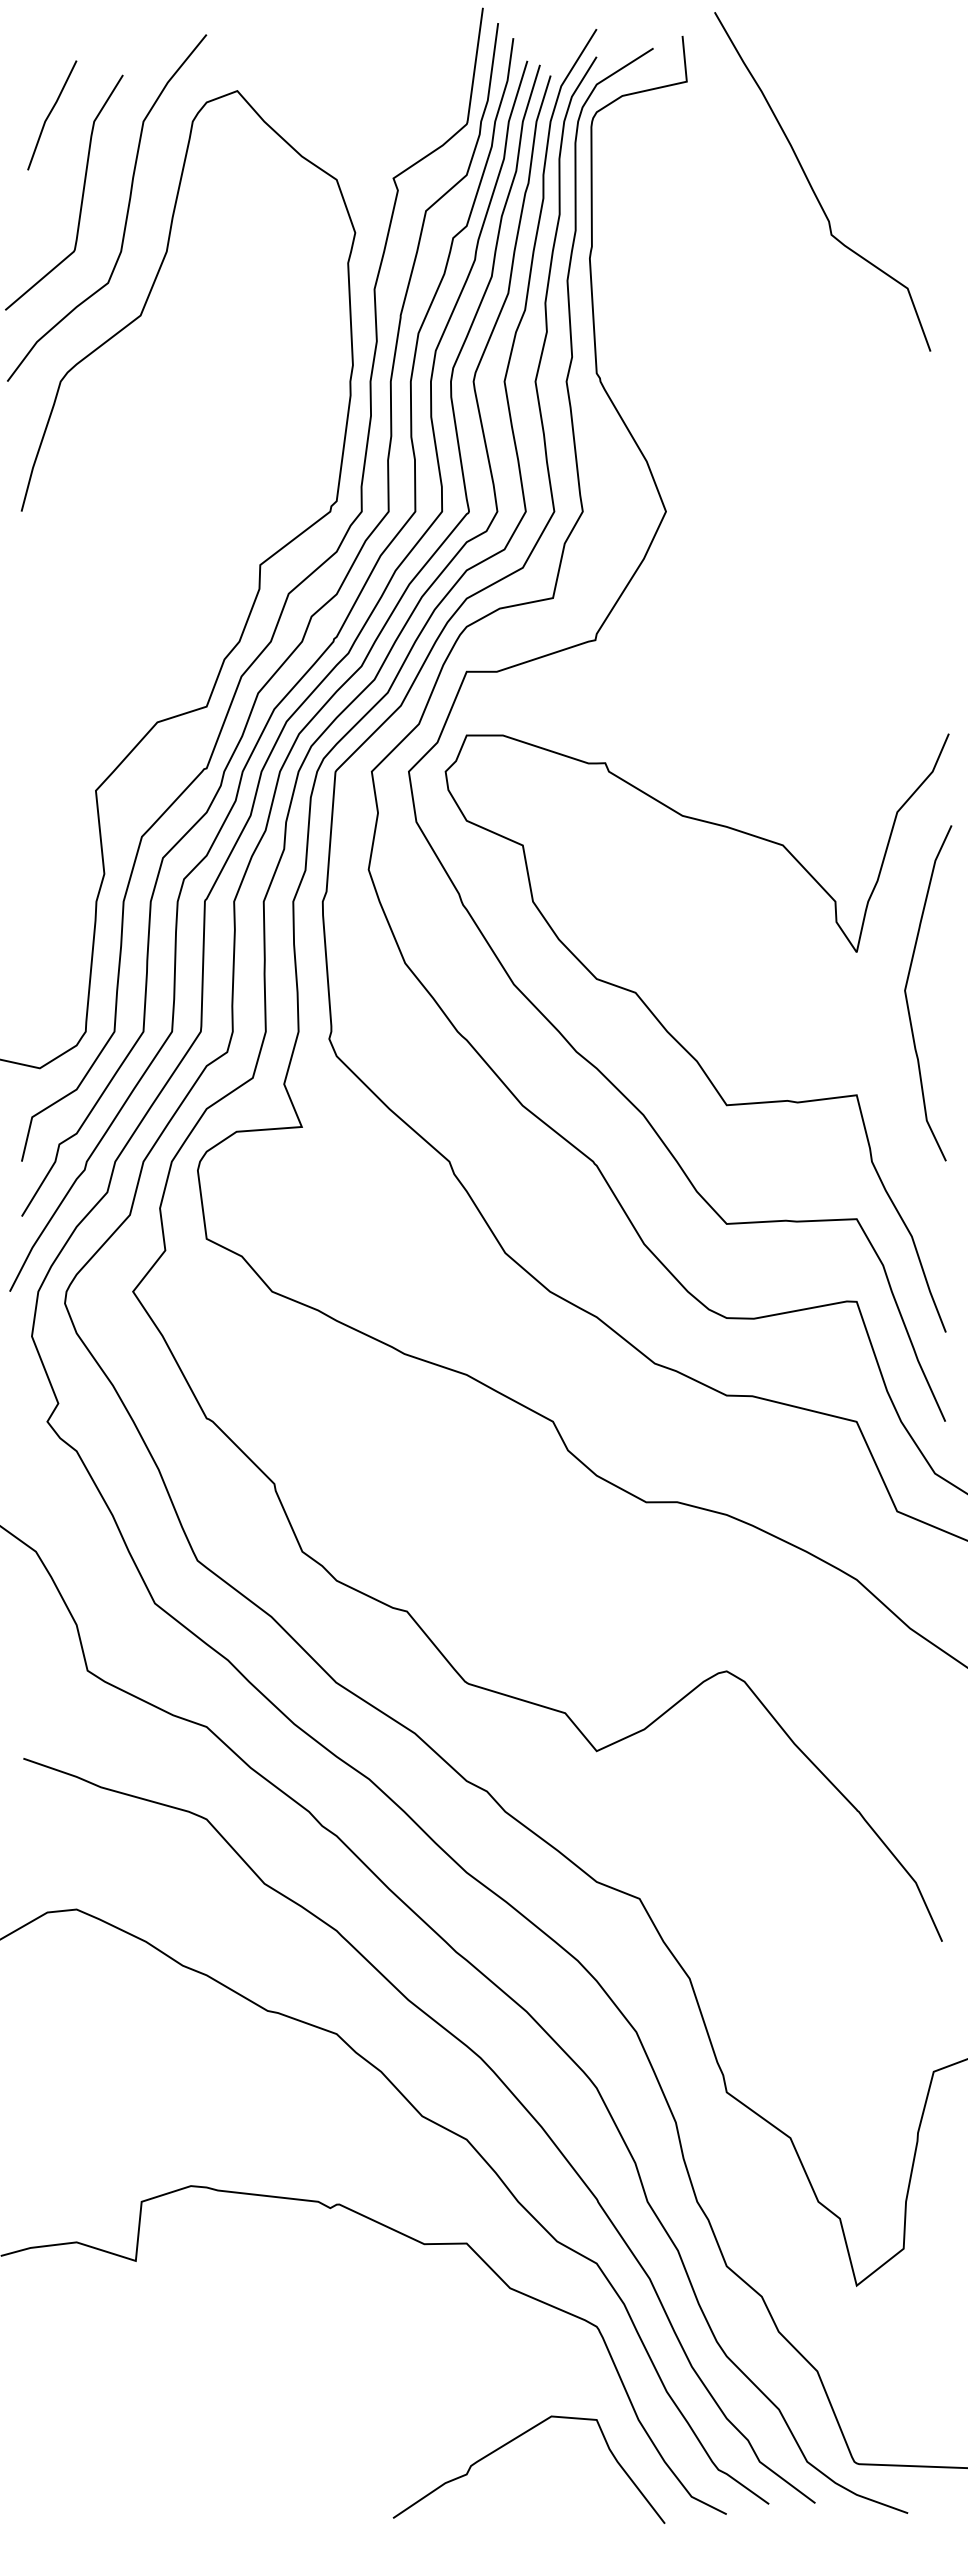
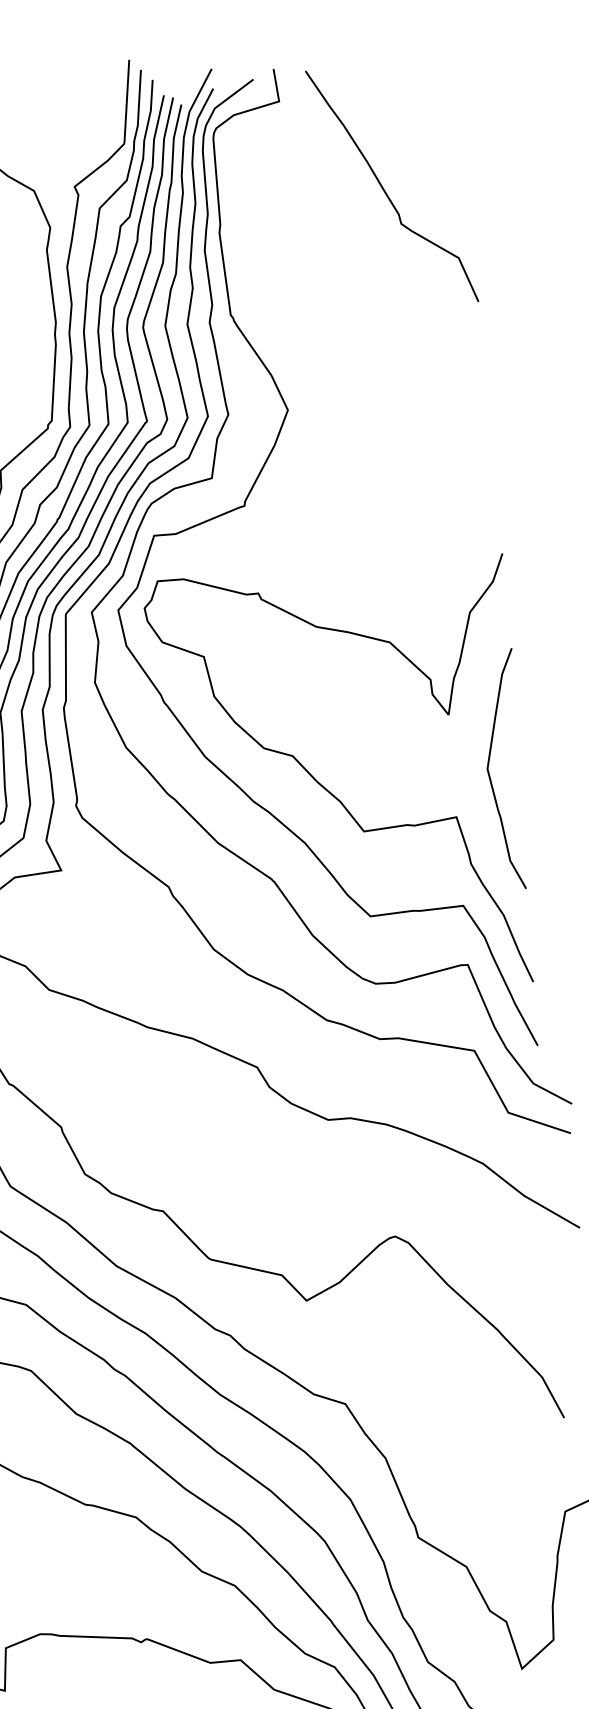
curve: (812, 186) -> (385, 190), moved
curve: (907, 997) -> (489, 773), moved

